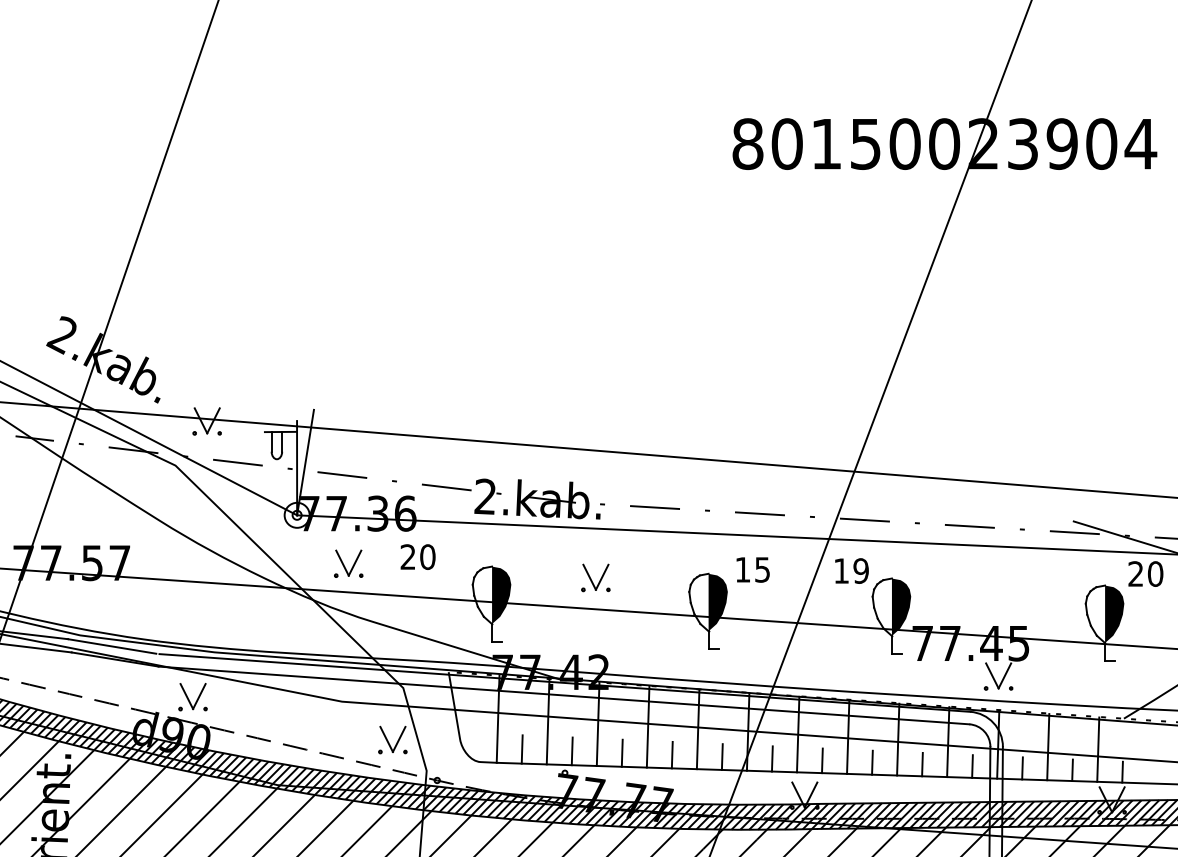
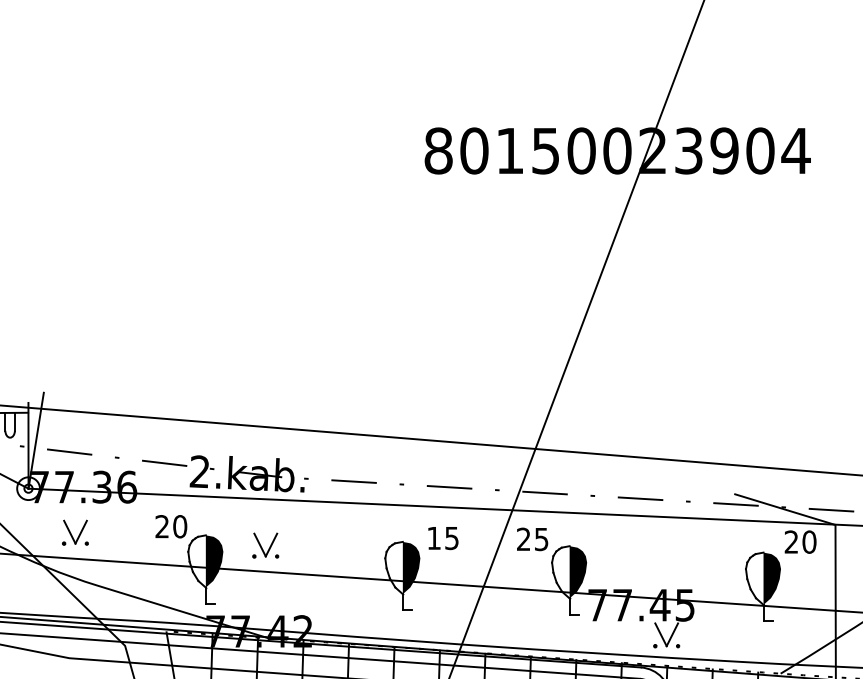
text: (417, 556) -> (170, 526), moved
text: (851, 570) -> (532, 538), 19 -> 25
part: (595, 577) -> (265, 545), moved

